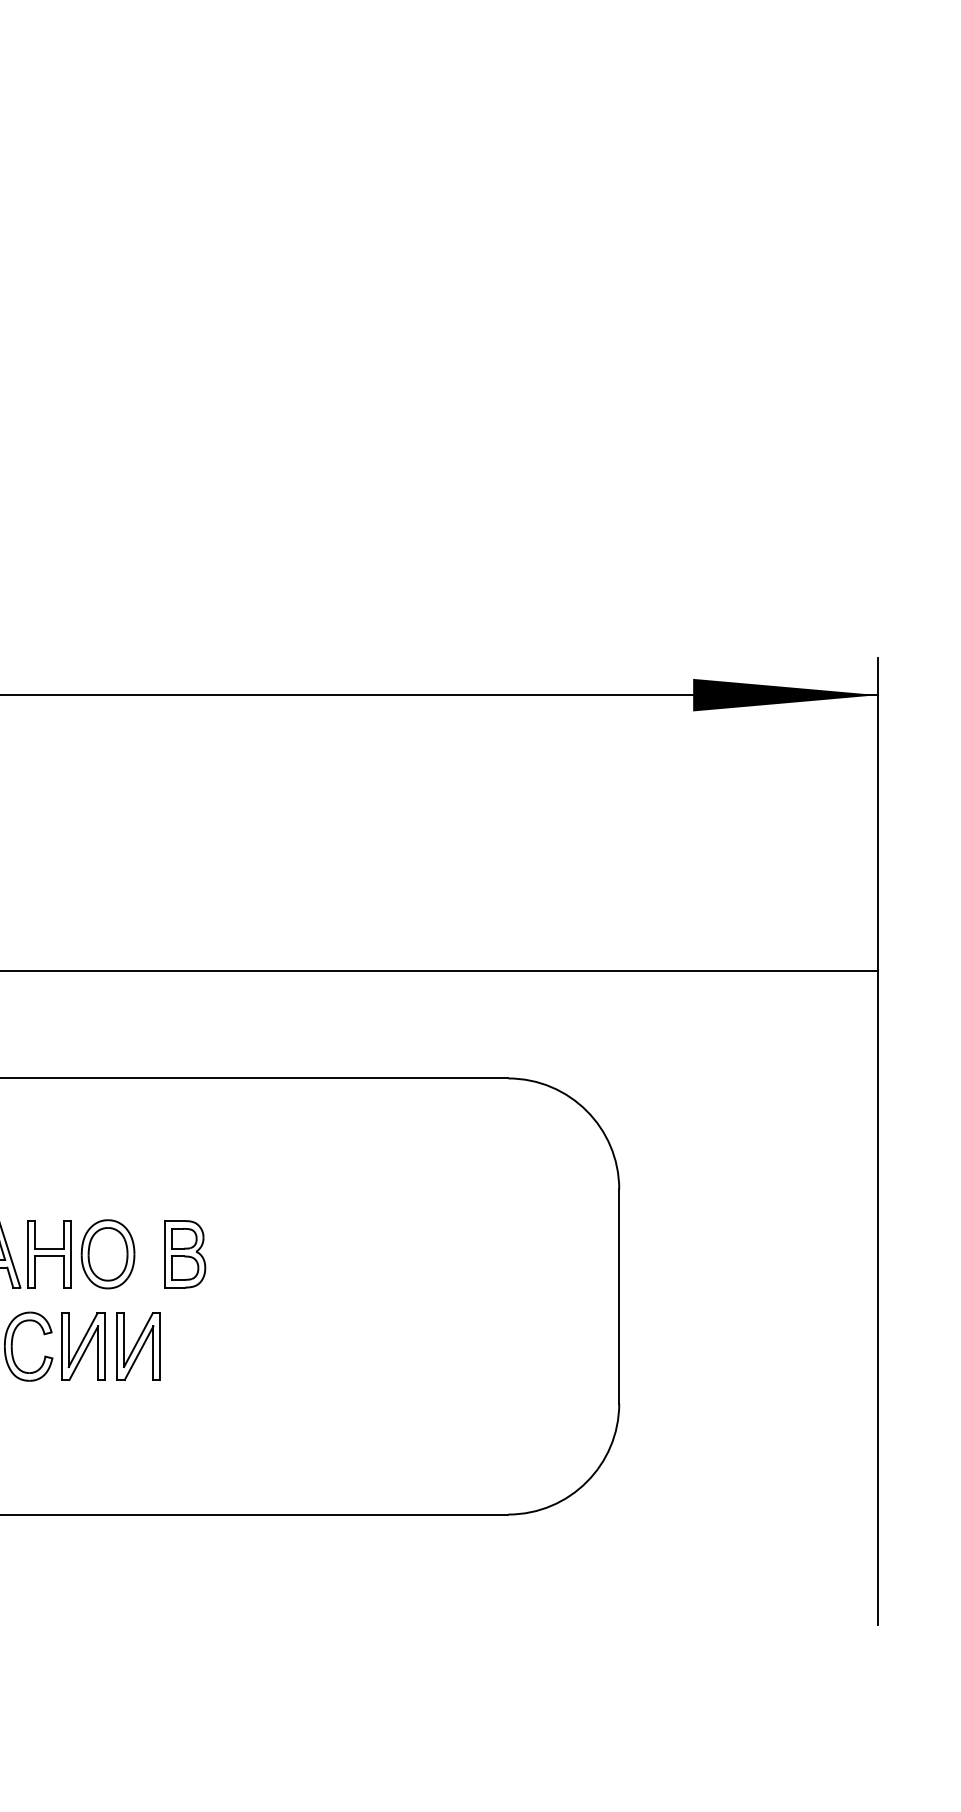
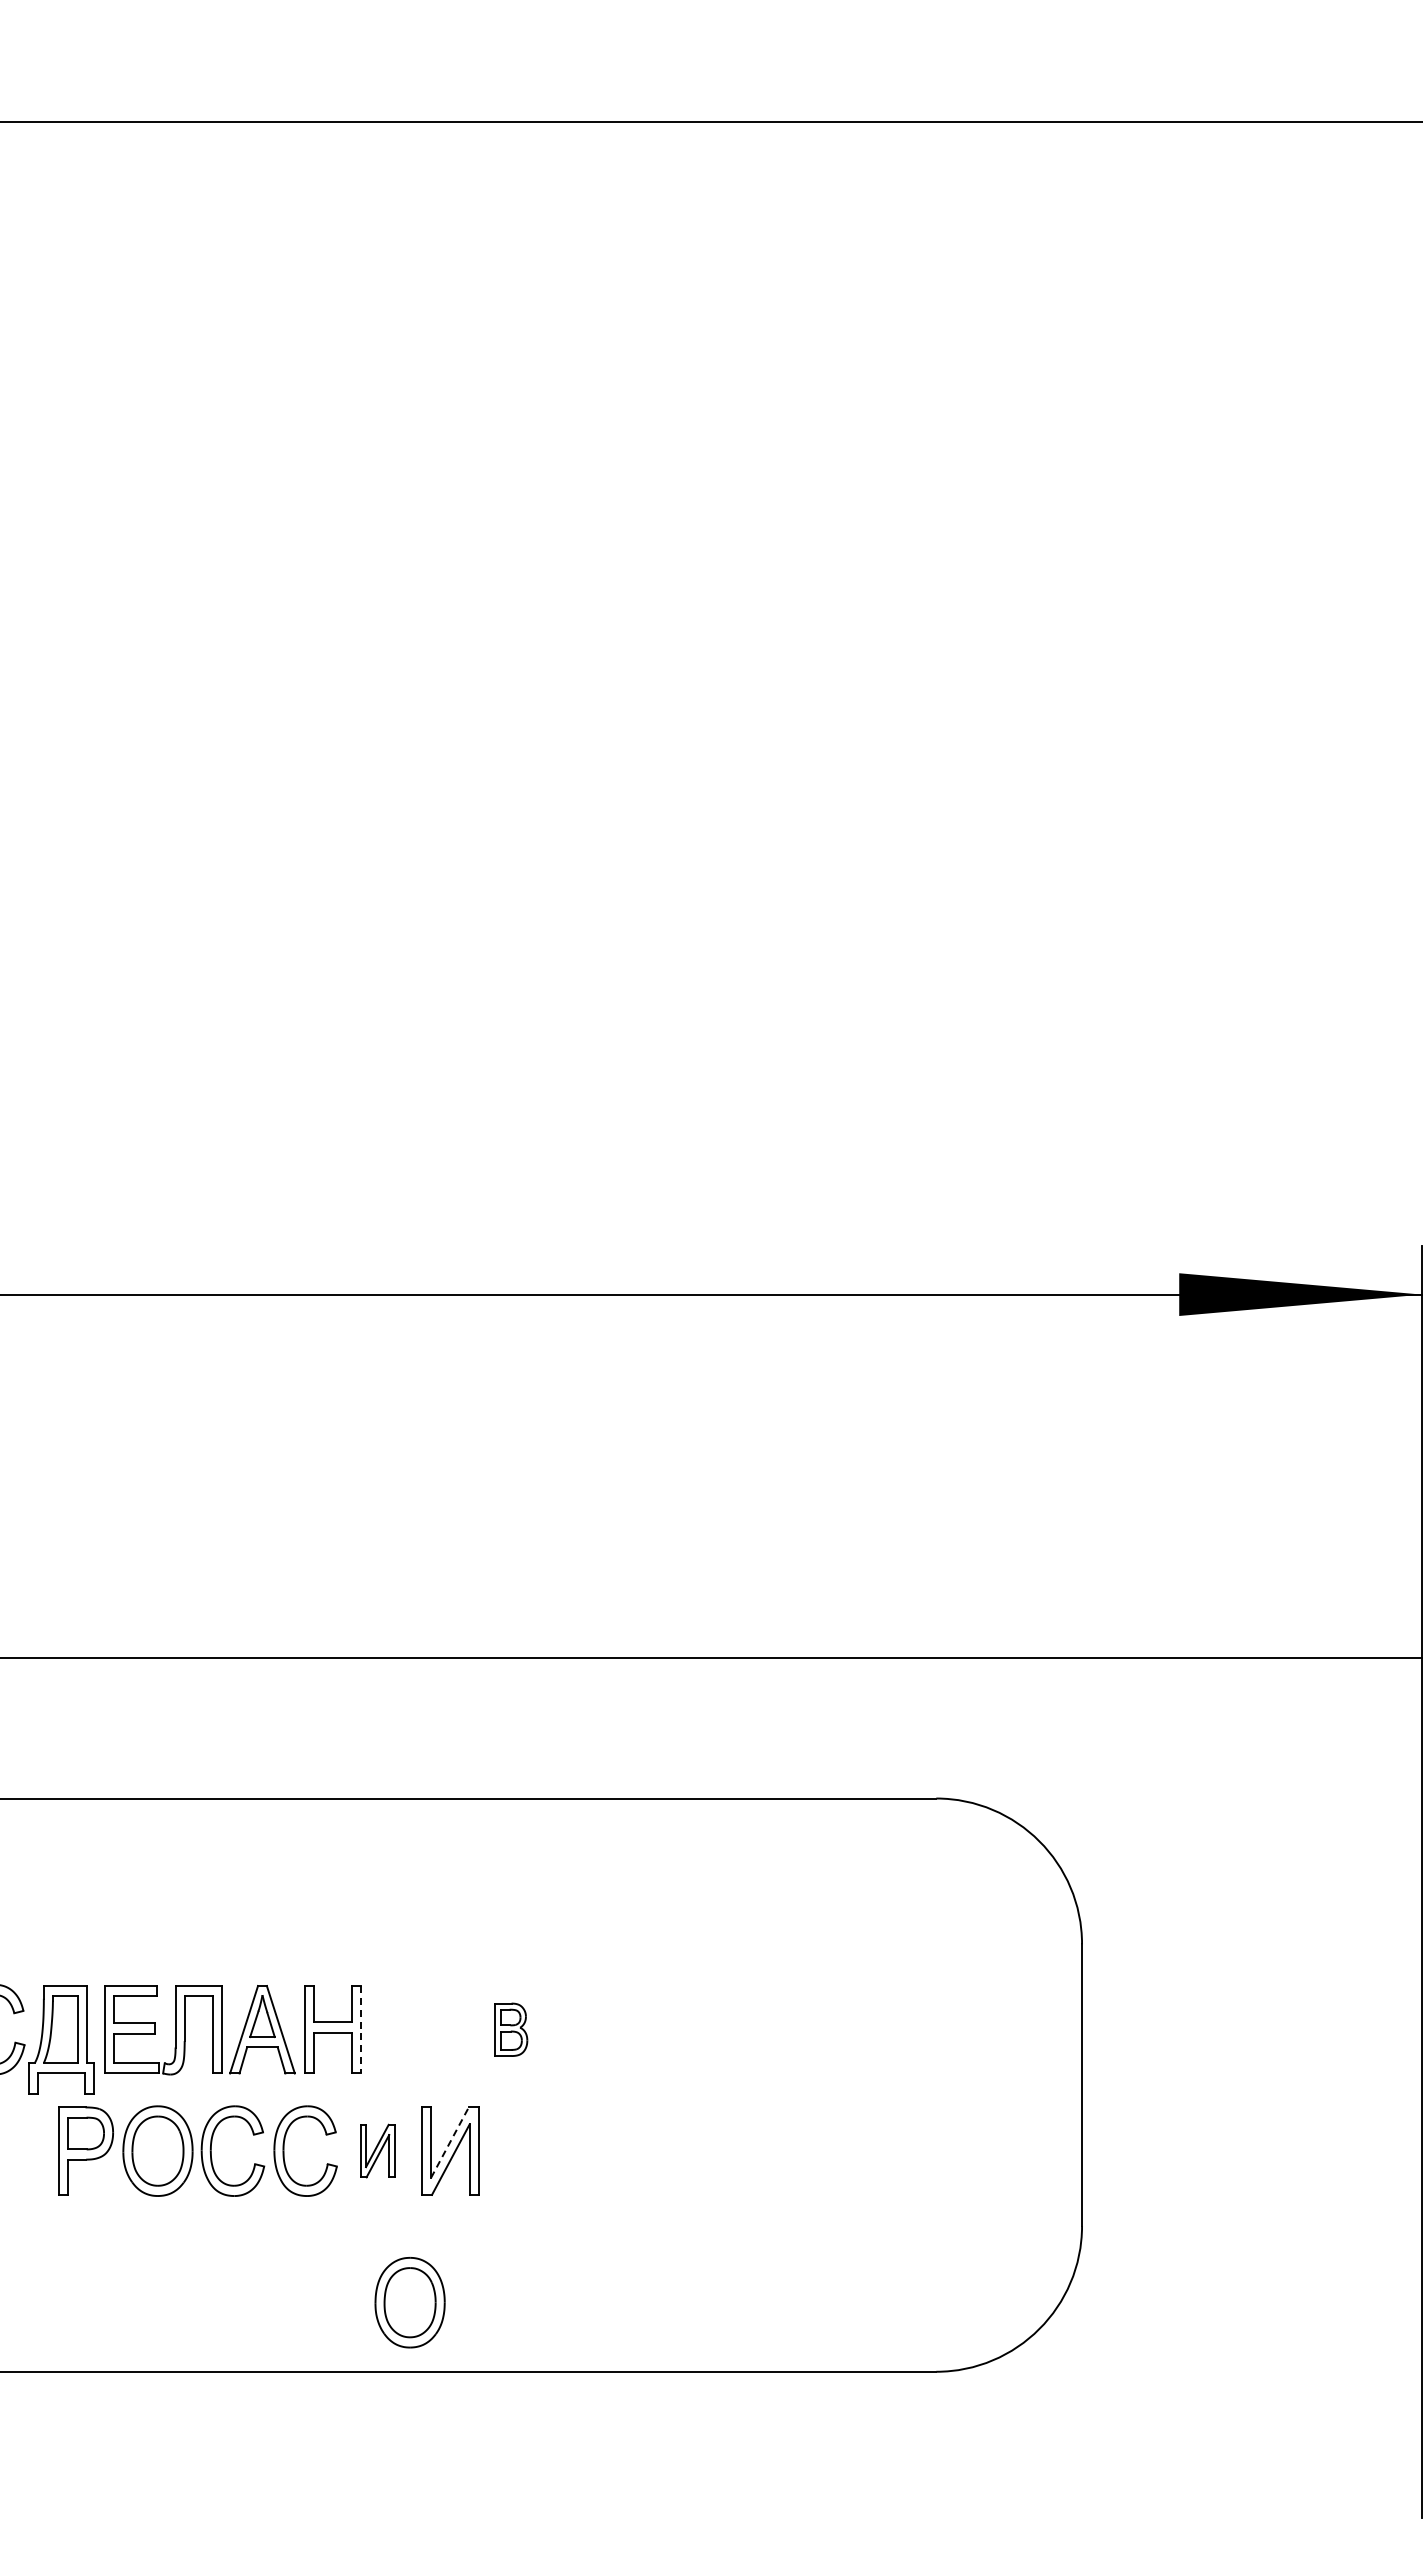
line: (70, 1254) -> (360, 2029), solid -> dashed
part: (107, 1254) -> (409, 2302), moved
part: (185, 1254) -> (511, 2029), size x0.6
line: (138, 1340) -> (449, 2142), solid -> dashed
part: (83, 1346) -> (377, 2150), size x0.6

